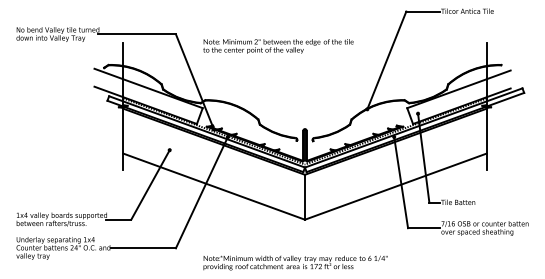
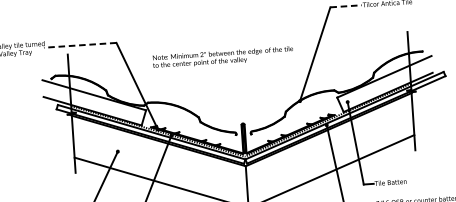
line: (423, 11) -> (346, 6), solid -> dashed
line: (137, 34) -> (80, 45), solid -> dashed
text: (278, 46) -> (223, 57), moved

